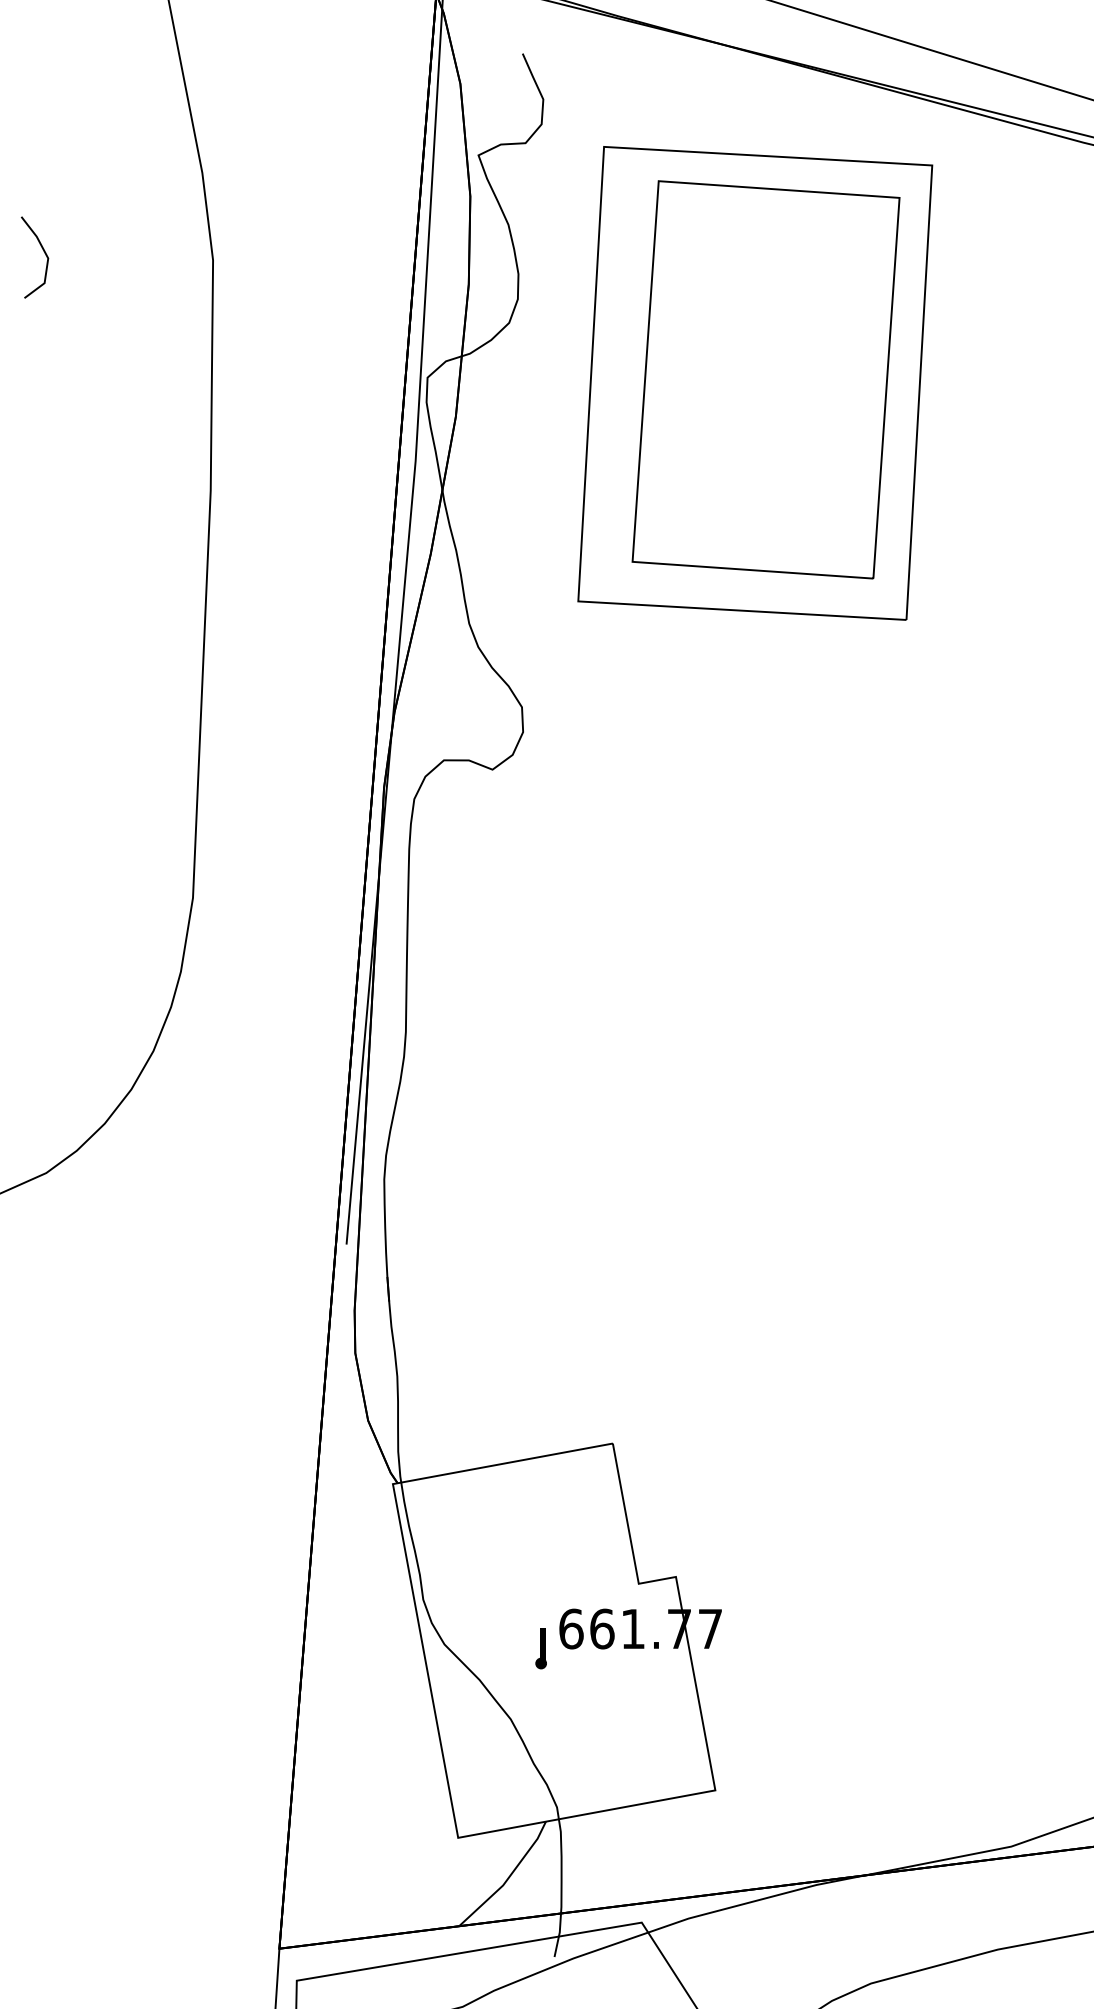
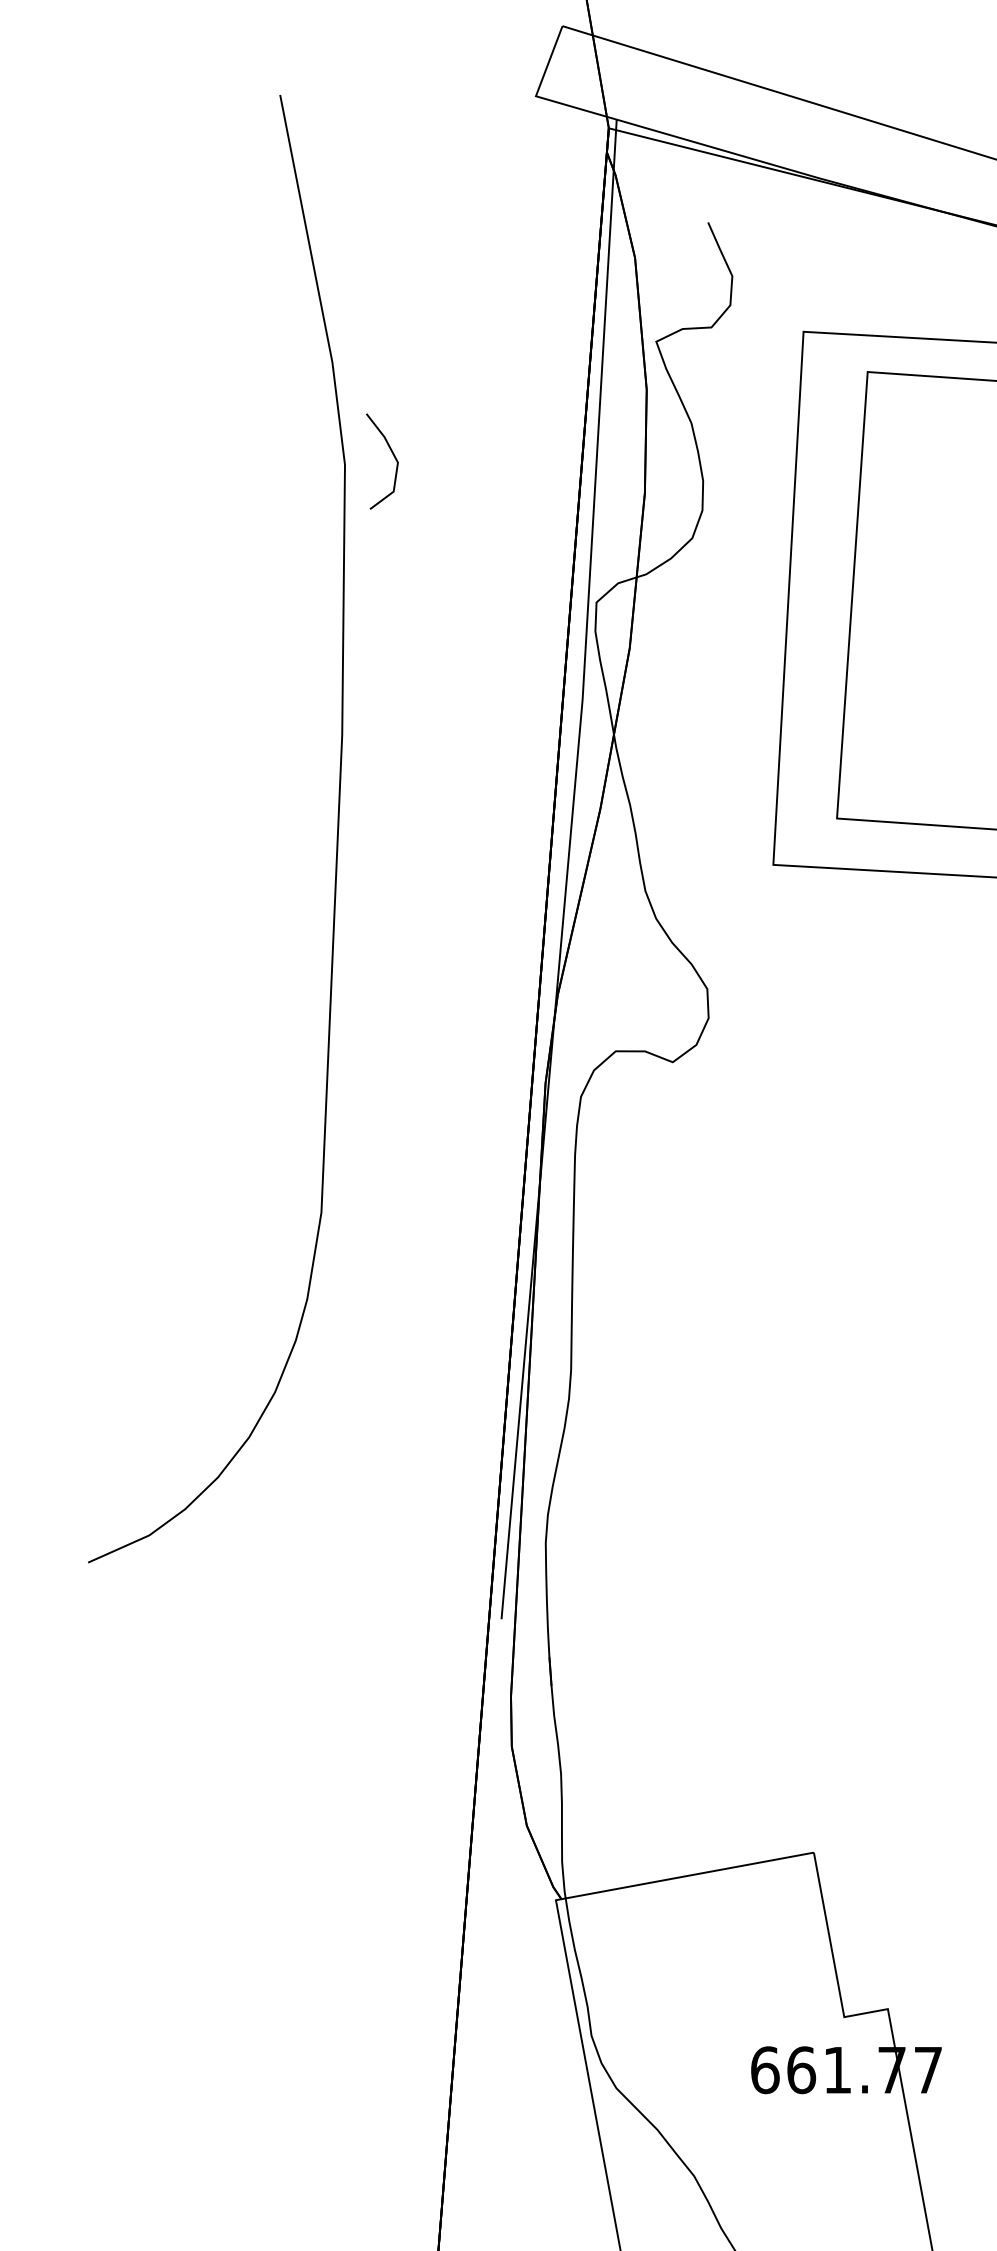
line: (44, 253) -> (393, 456), moved
part: (540, 1648) -> (729, 2093), removed

